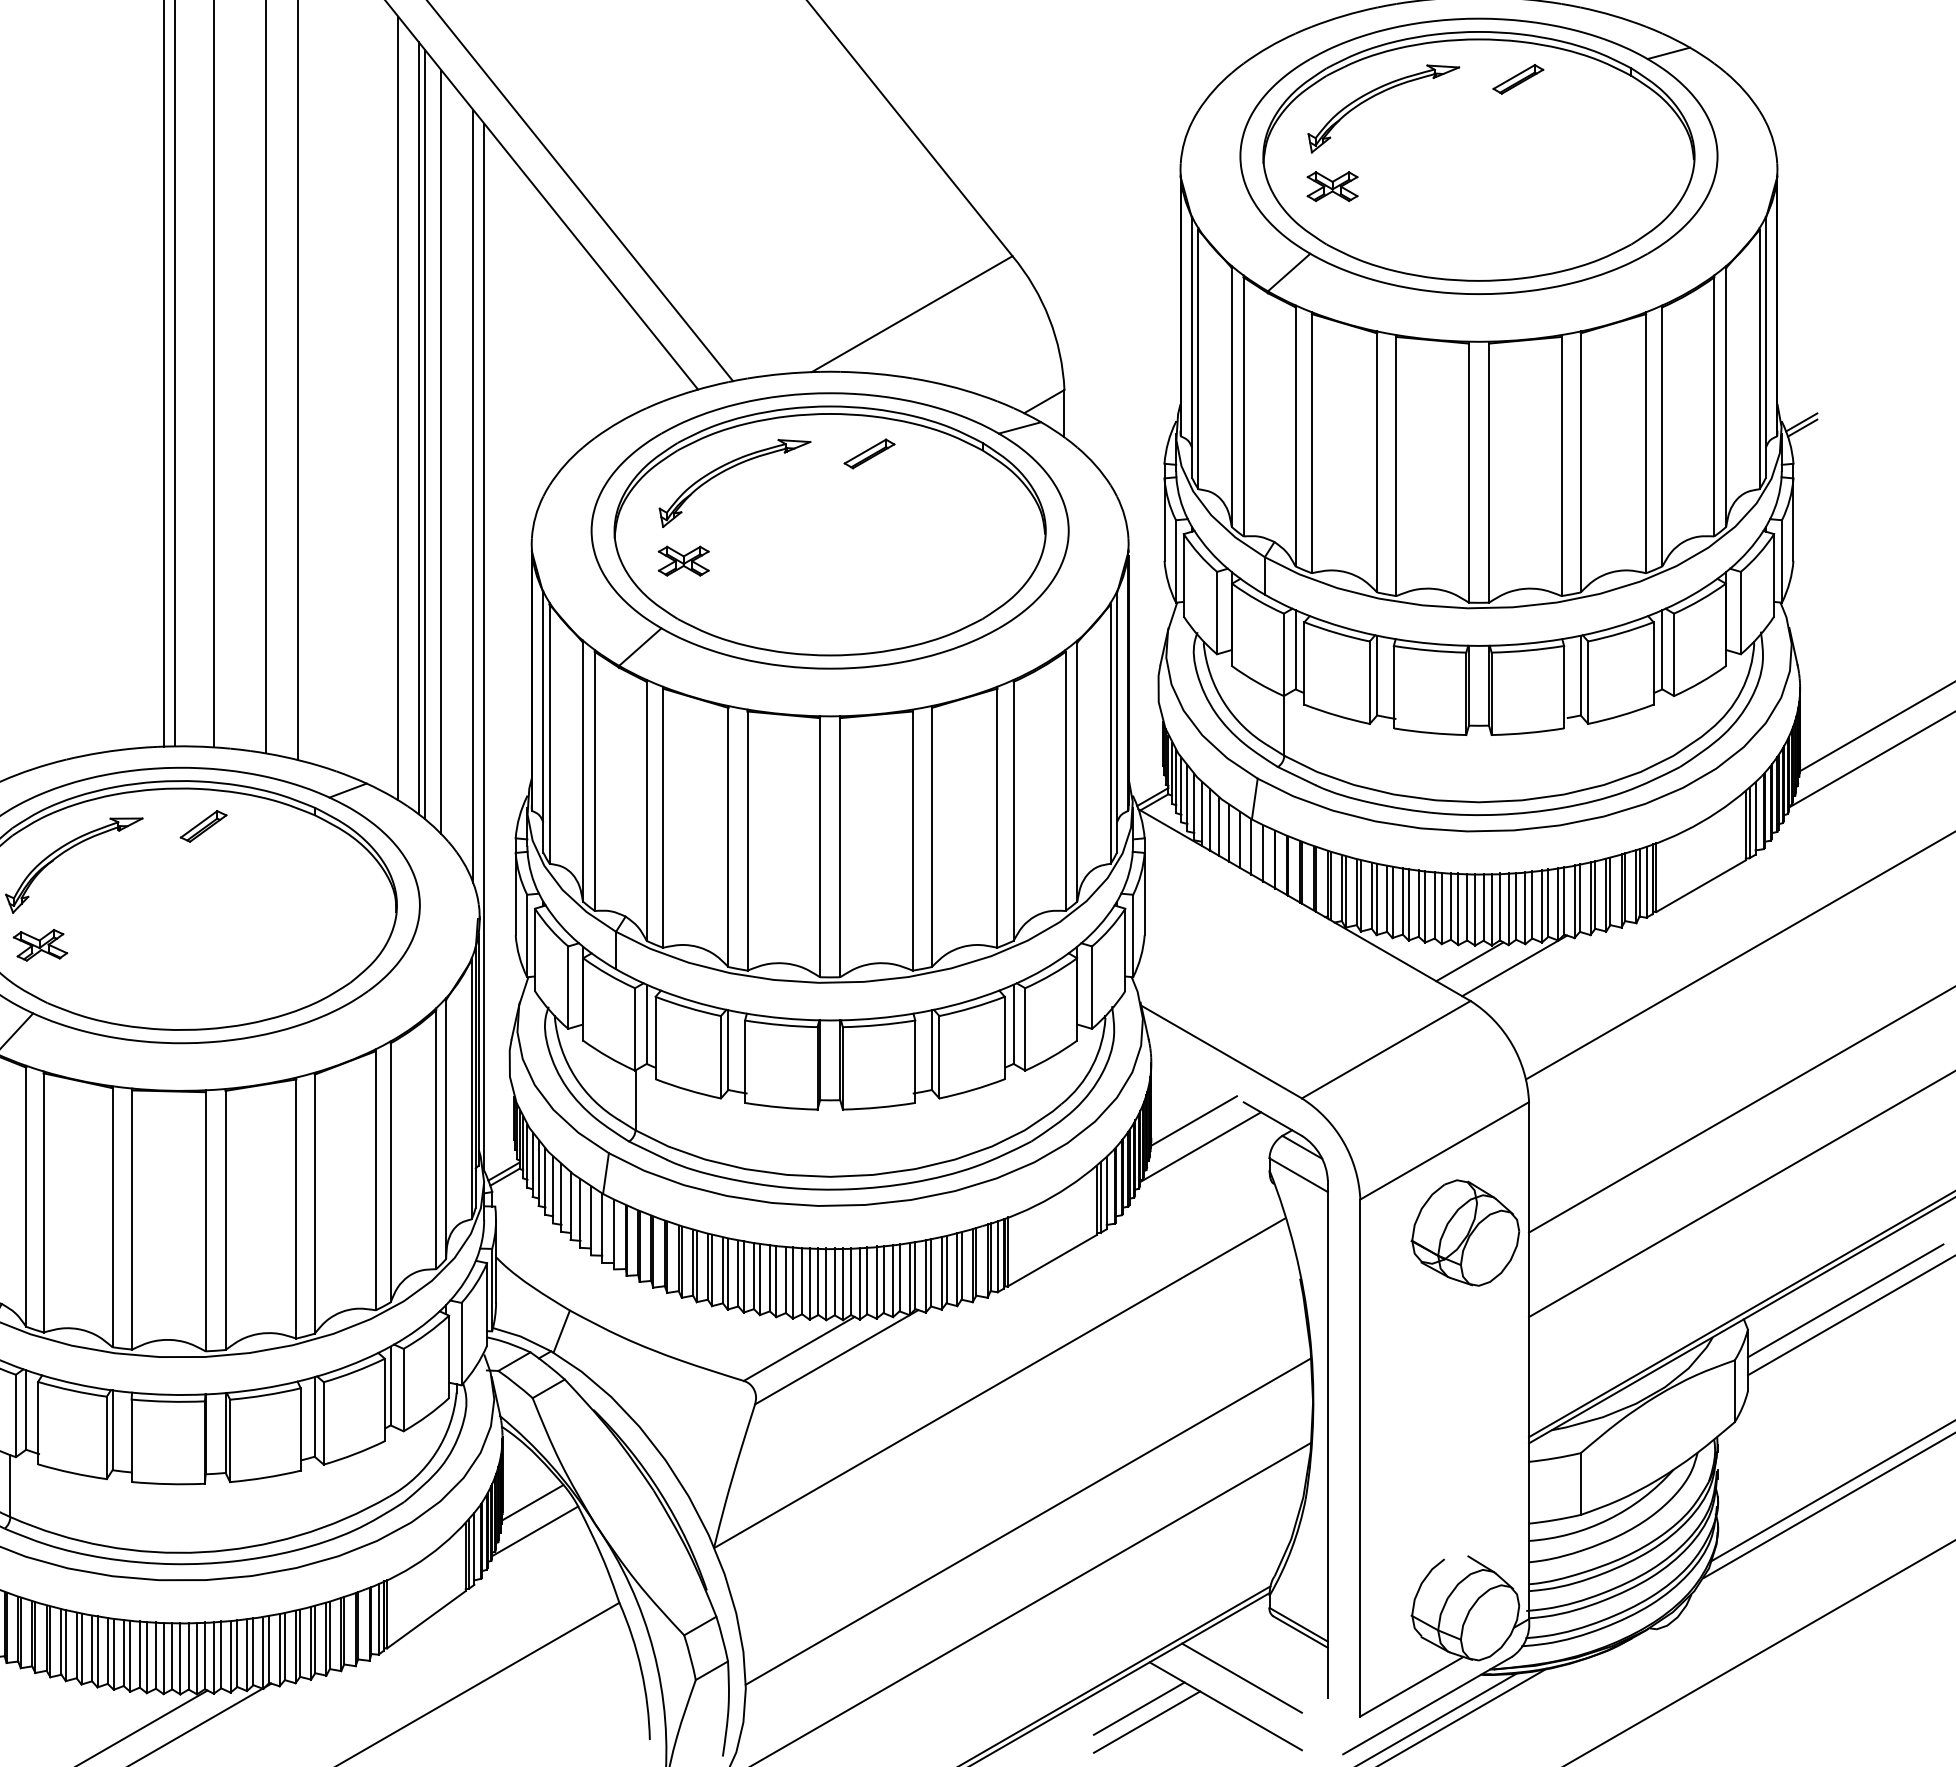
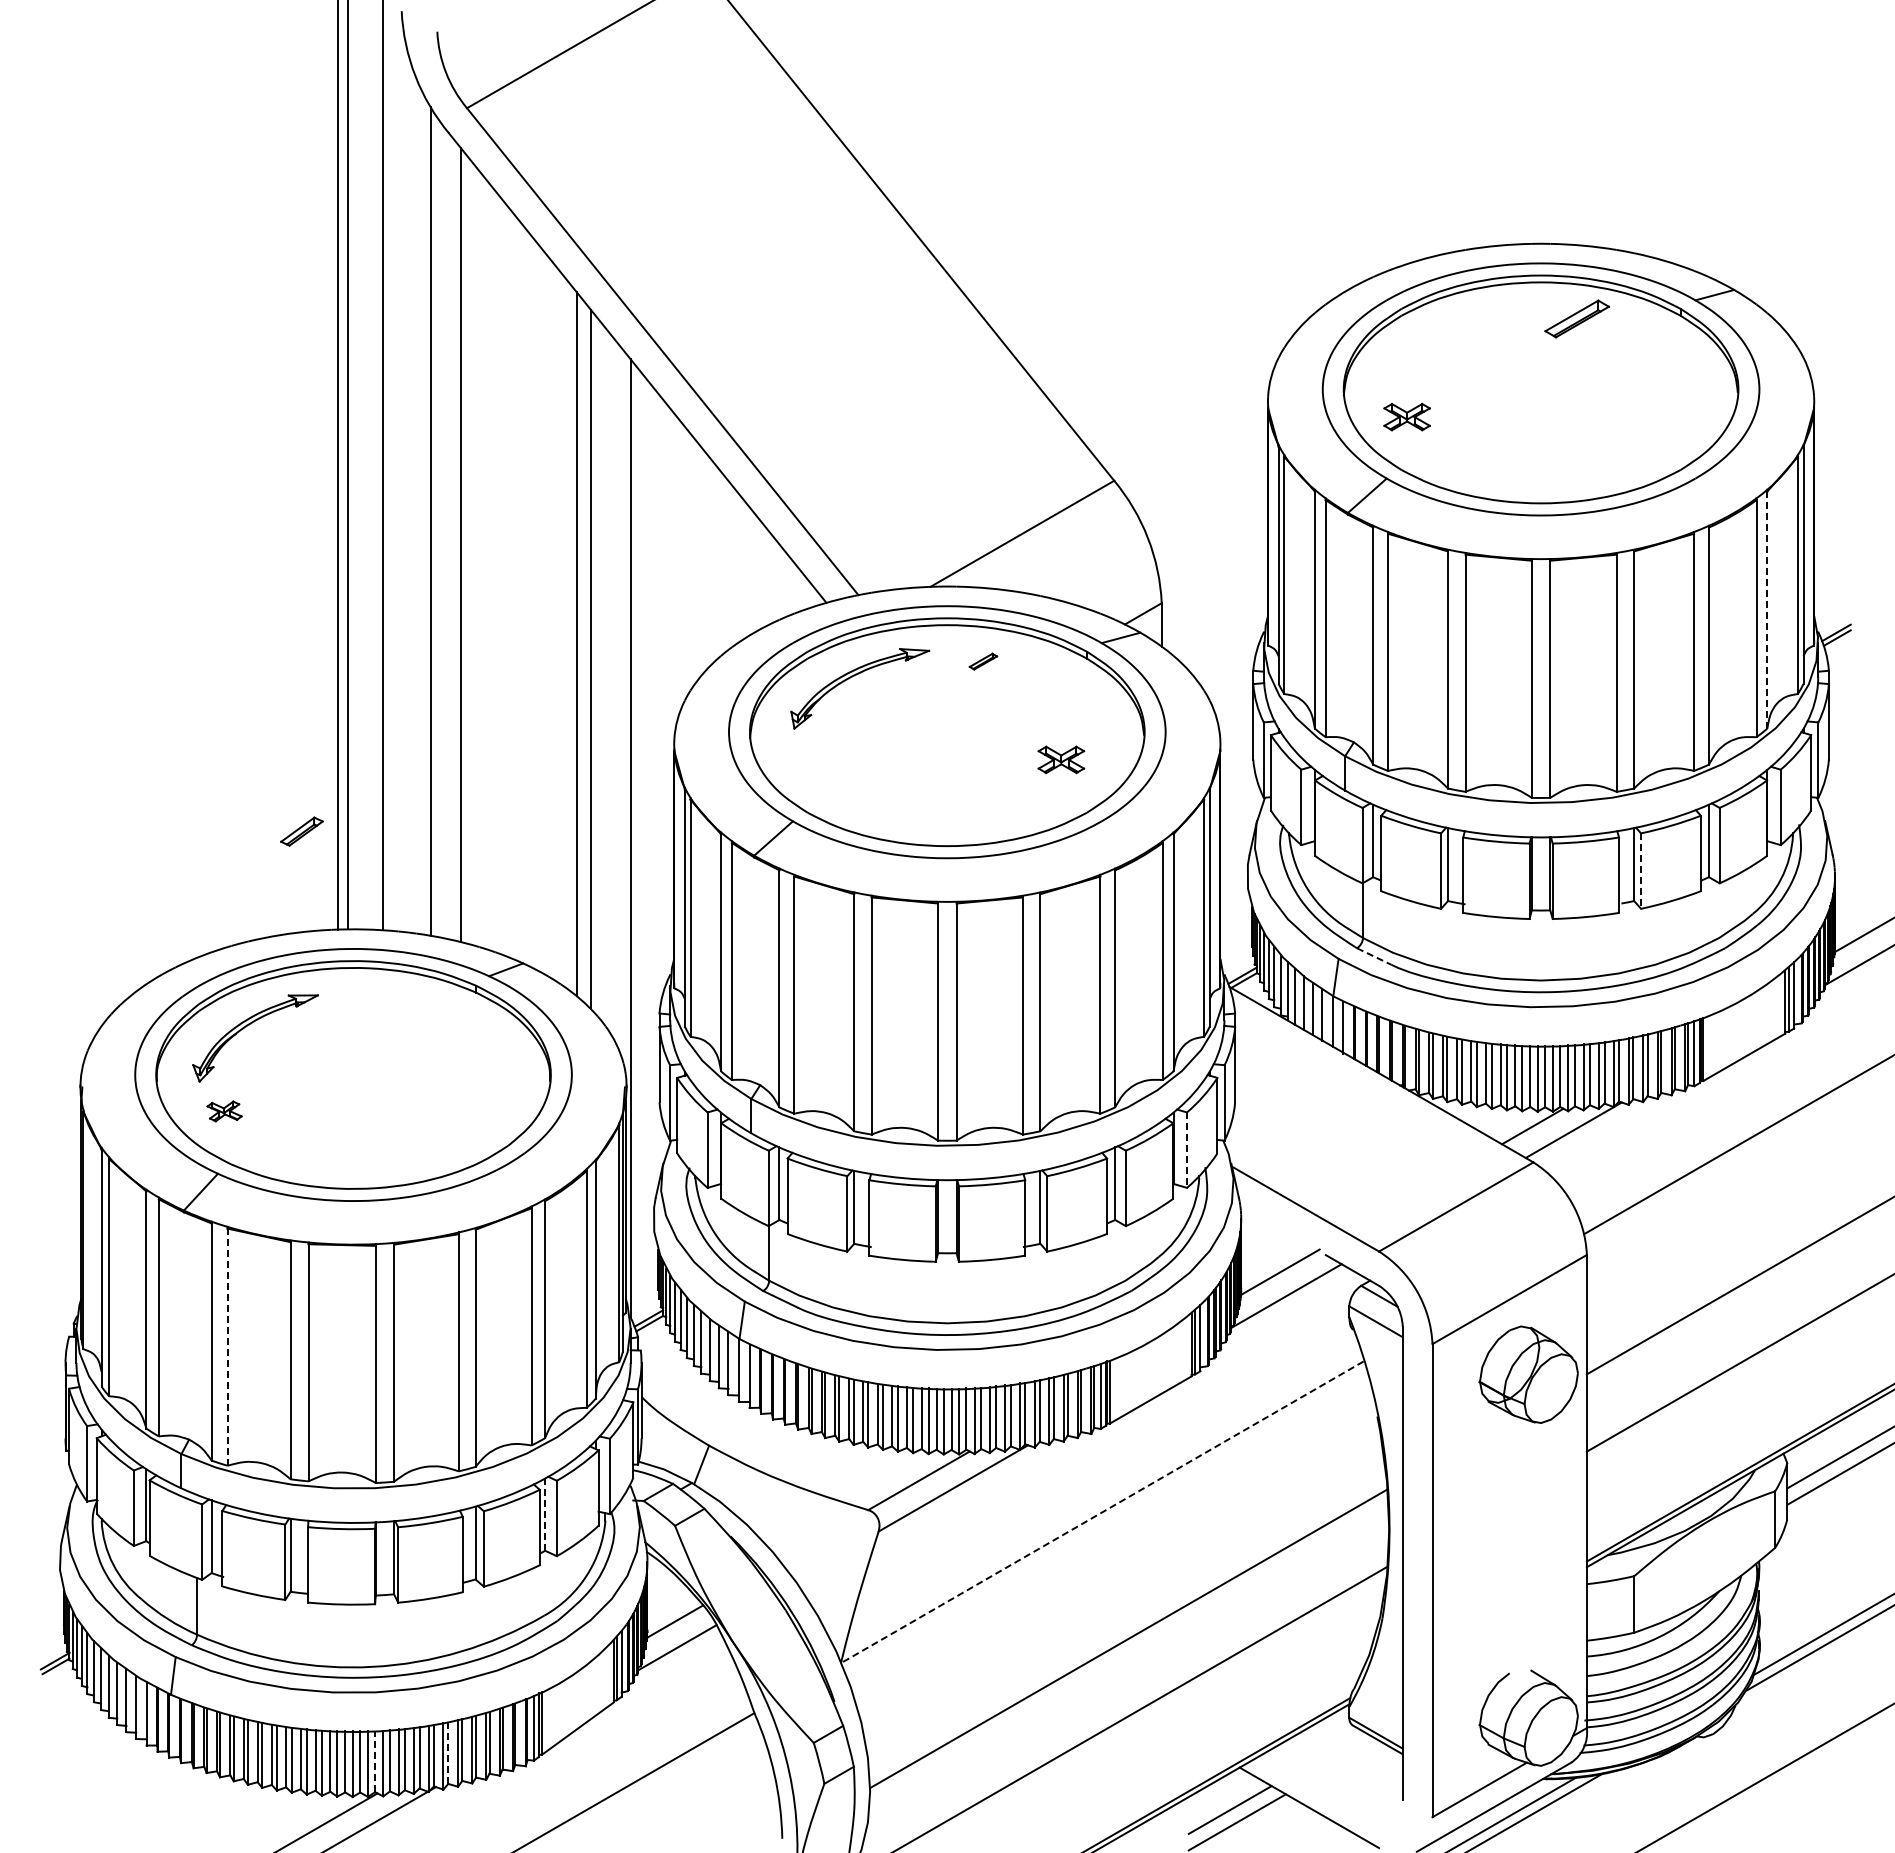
part: (1517, 78) -> (1576, 318), size x1.4
part: (1377, 95) -> (1448, 333), removed
line: (1726, 397) -> (1767, 610), solid -> dashed
line: (397, 407) -> (551, 619), removed
line: (418, 428) -> (570, 638), removed
part: (869, 453) -> (983, 661), size x0.6
line: (473, 496) -> (620, 700), removed
part: (683, 560) -> (1061, 759), moved
line: (1588, 683) -> (1641, 871), solid -> dashed
line: (1296, 776) -> (1374, 956), solid -> dashed
part: (203, 826) -> (301, 831), moved
part: (40, 945) -> (224, 1111), size x0.7
line: (1091, 988) -> (1186, 1150), solid -> dashed
line: (43, 1203) -> (227, 1347), solid -> dashed
line: (999, 1383) -> (1102, 1512), solid -> dashed
line: (391, 1385) -> (545, 1514), solid -> dashed
line: (285, 1646) -> (448, 1753), solid -> dashed
line: (205, 1655) -> (375, 1761), solid -> dashed
line: (1242, 1677) -> (1324, 1781), removed

